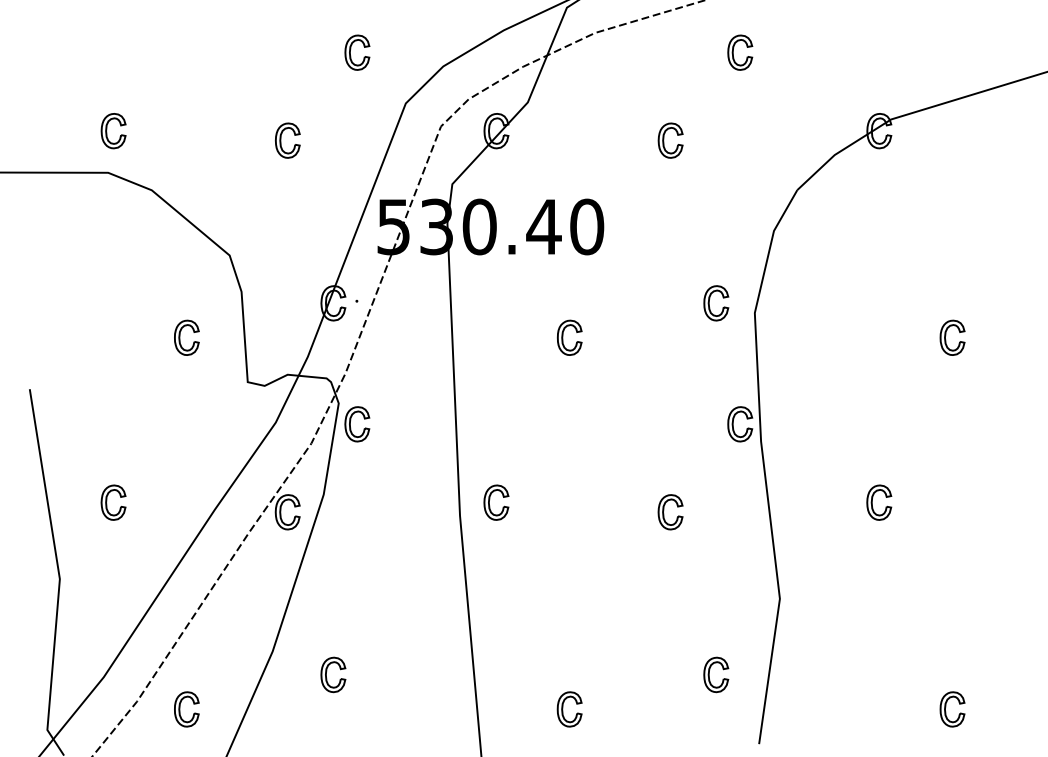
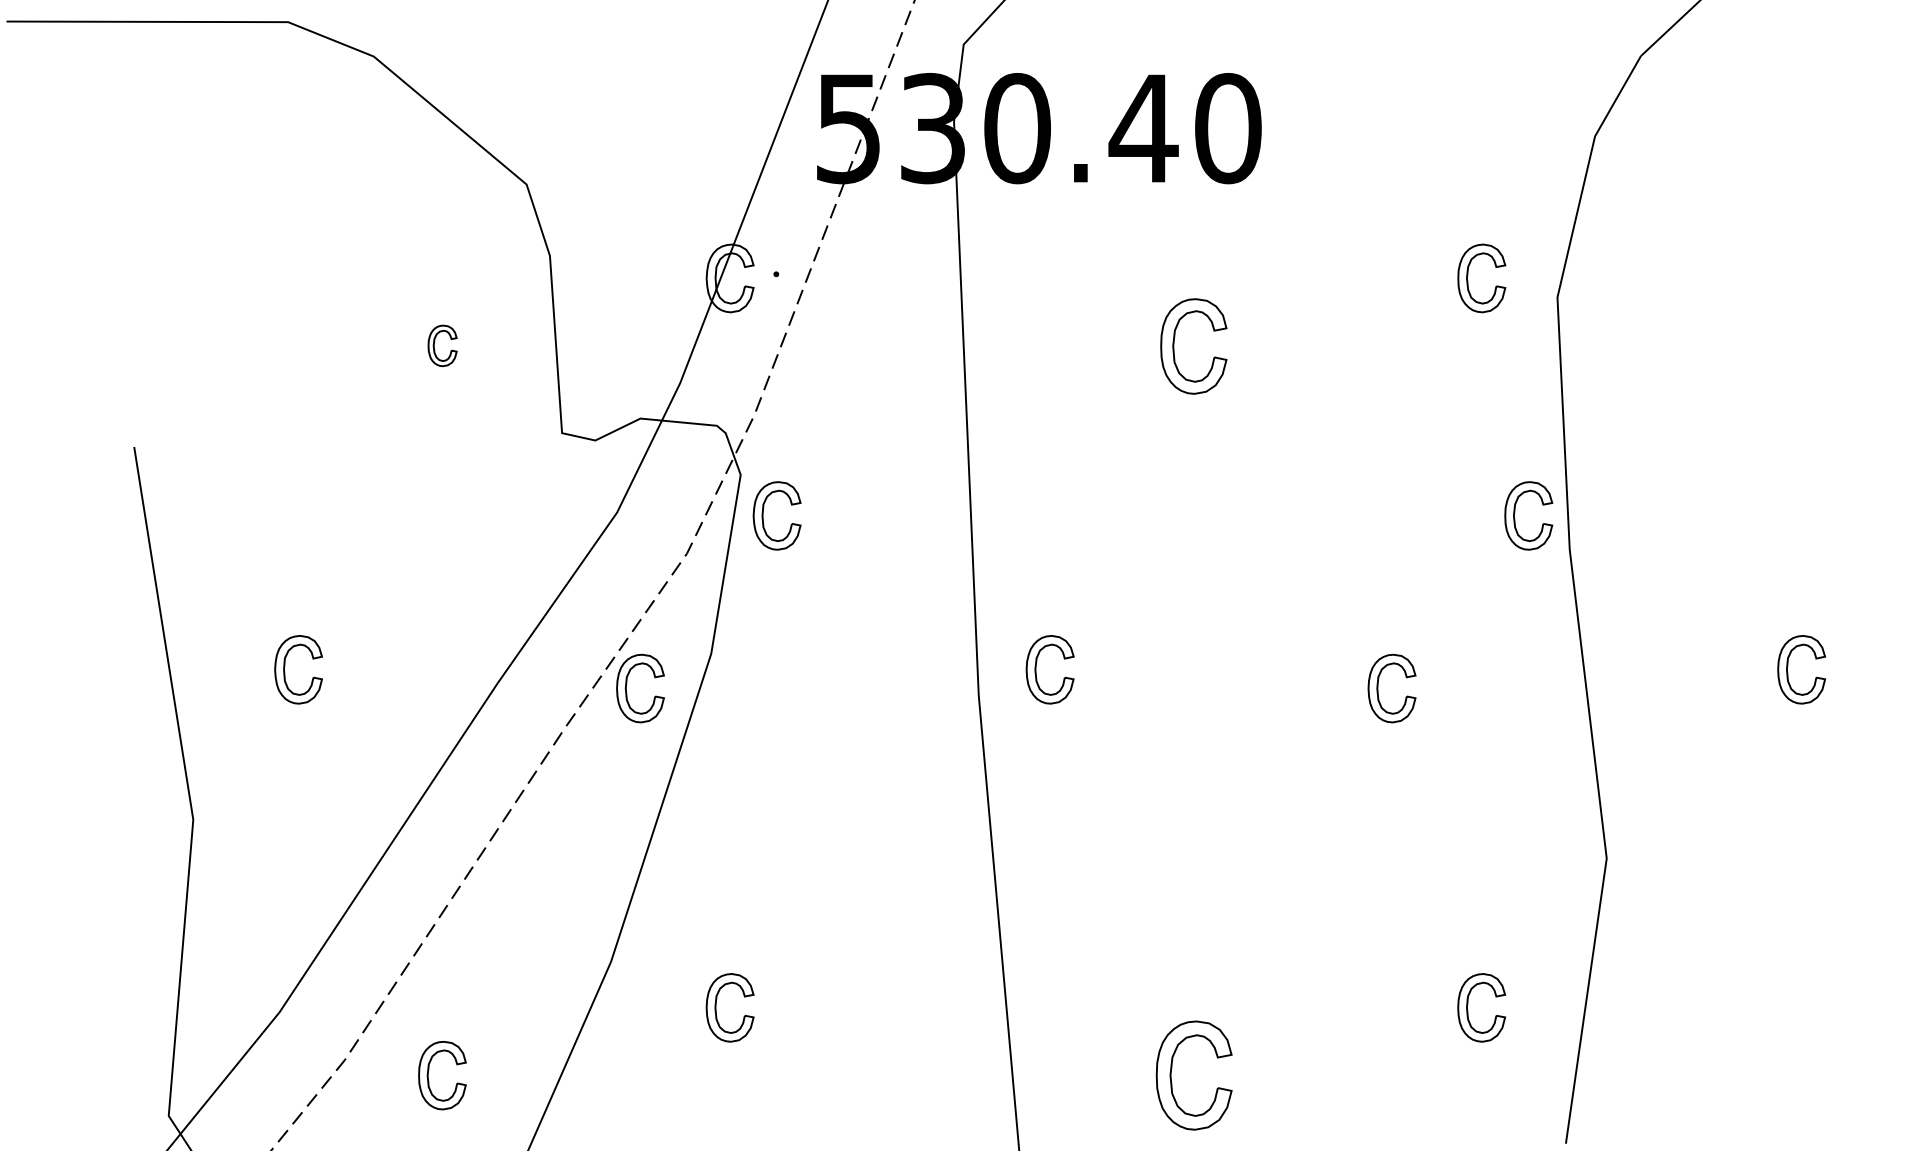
part: (186, 337) -> (441, 345), size x0.6
part: (569, 337) -> (1193, 345), size x1.4
part: (569, 709) -> (1193, 1075), size x1.6

